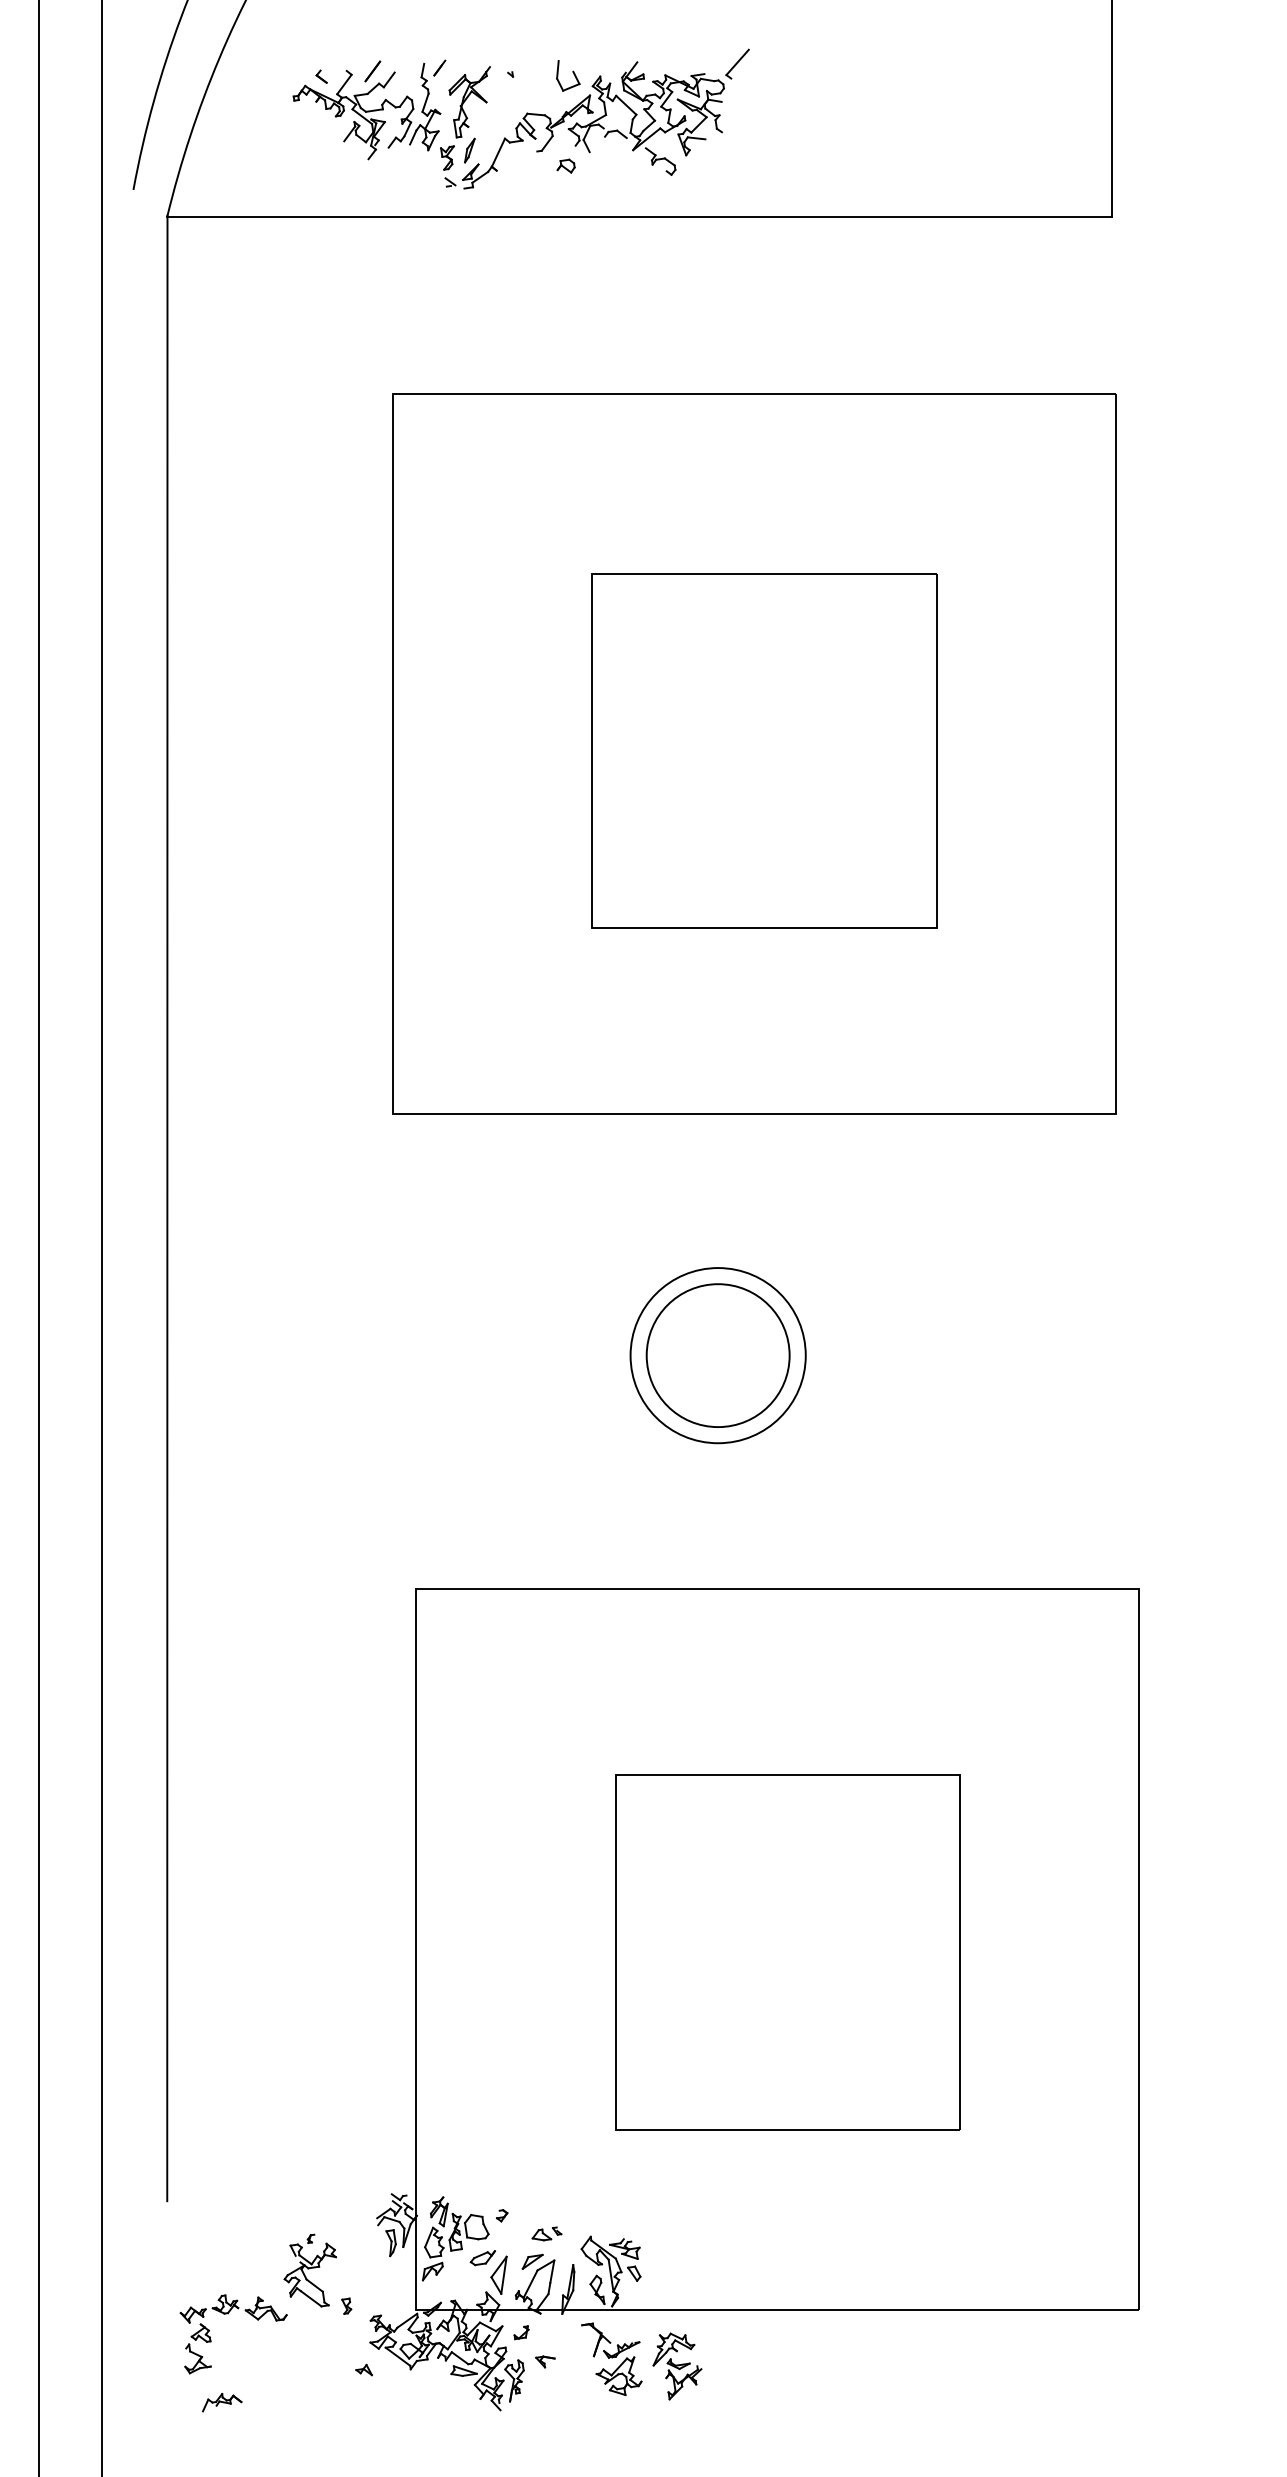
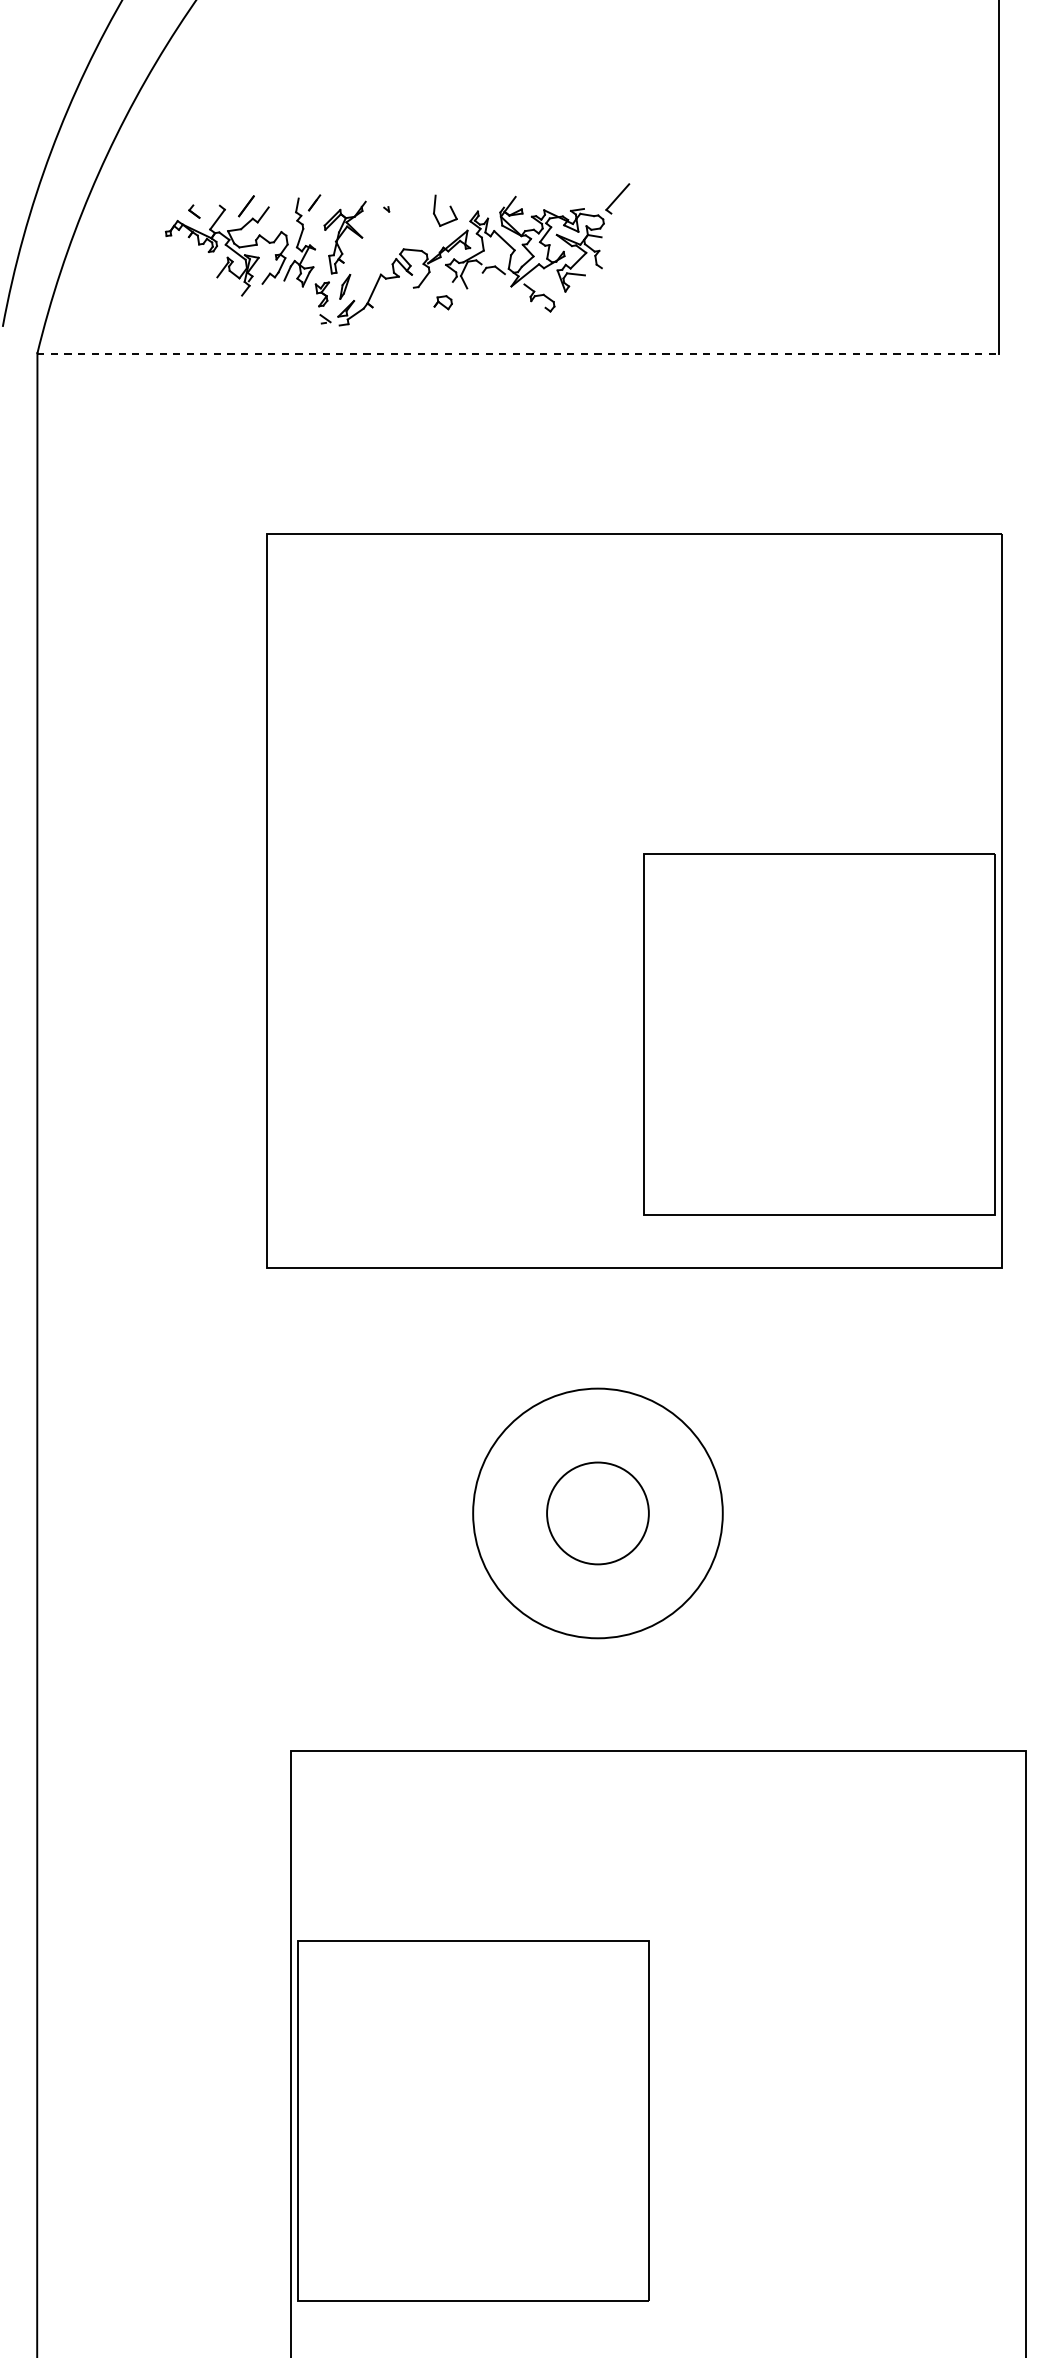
line: (640, 216) -> (518, 353), solid -> dashed
part: (764, 750) -> (819, 1033), moved
circle: (717, 1355) -> (597, 1513), size x0.7
circle: (717, 1355) -> (597, 1513), size x1.4
part: (787, 1952) -> (473, 2121), moved

